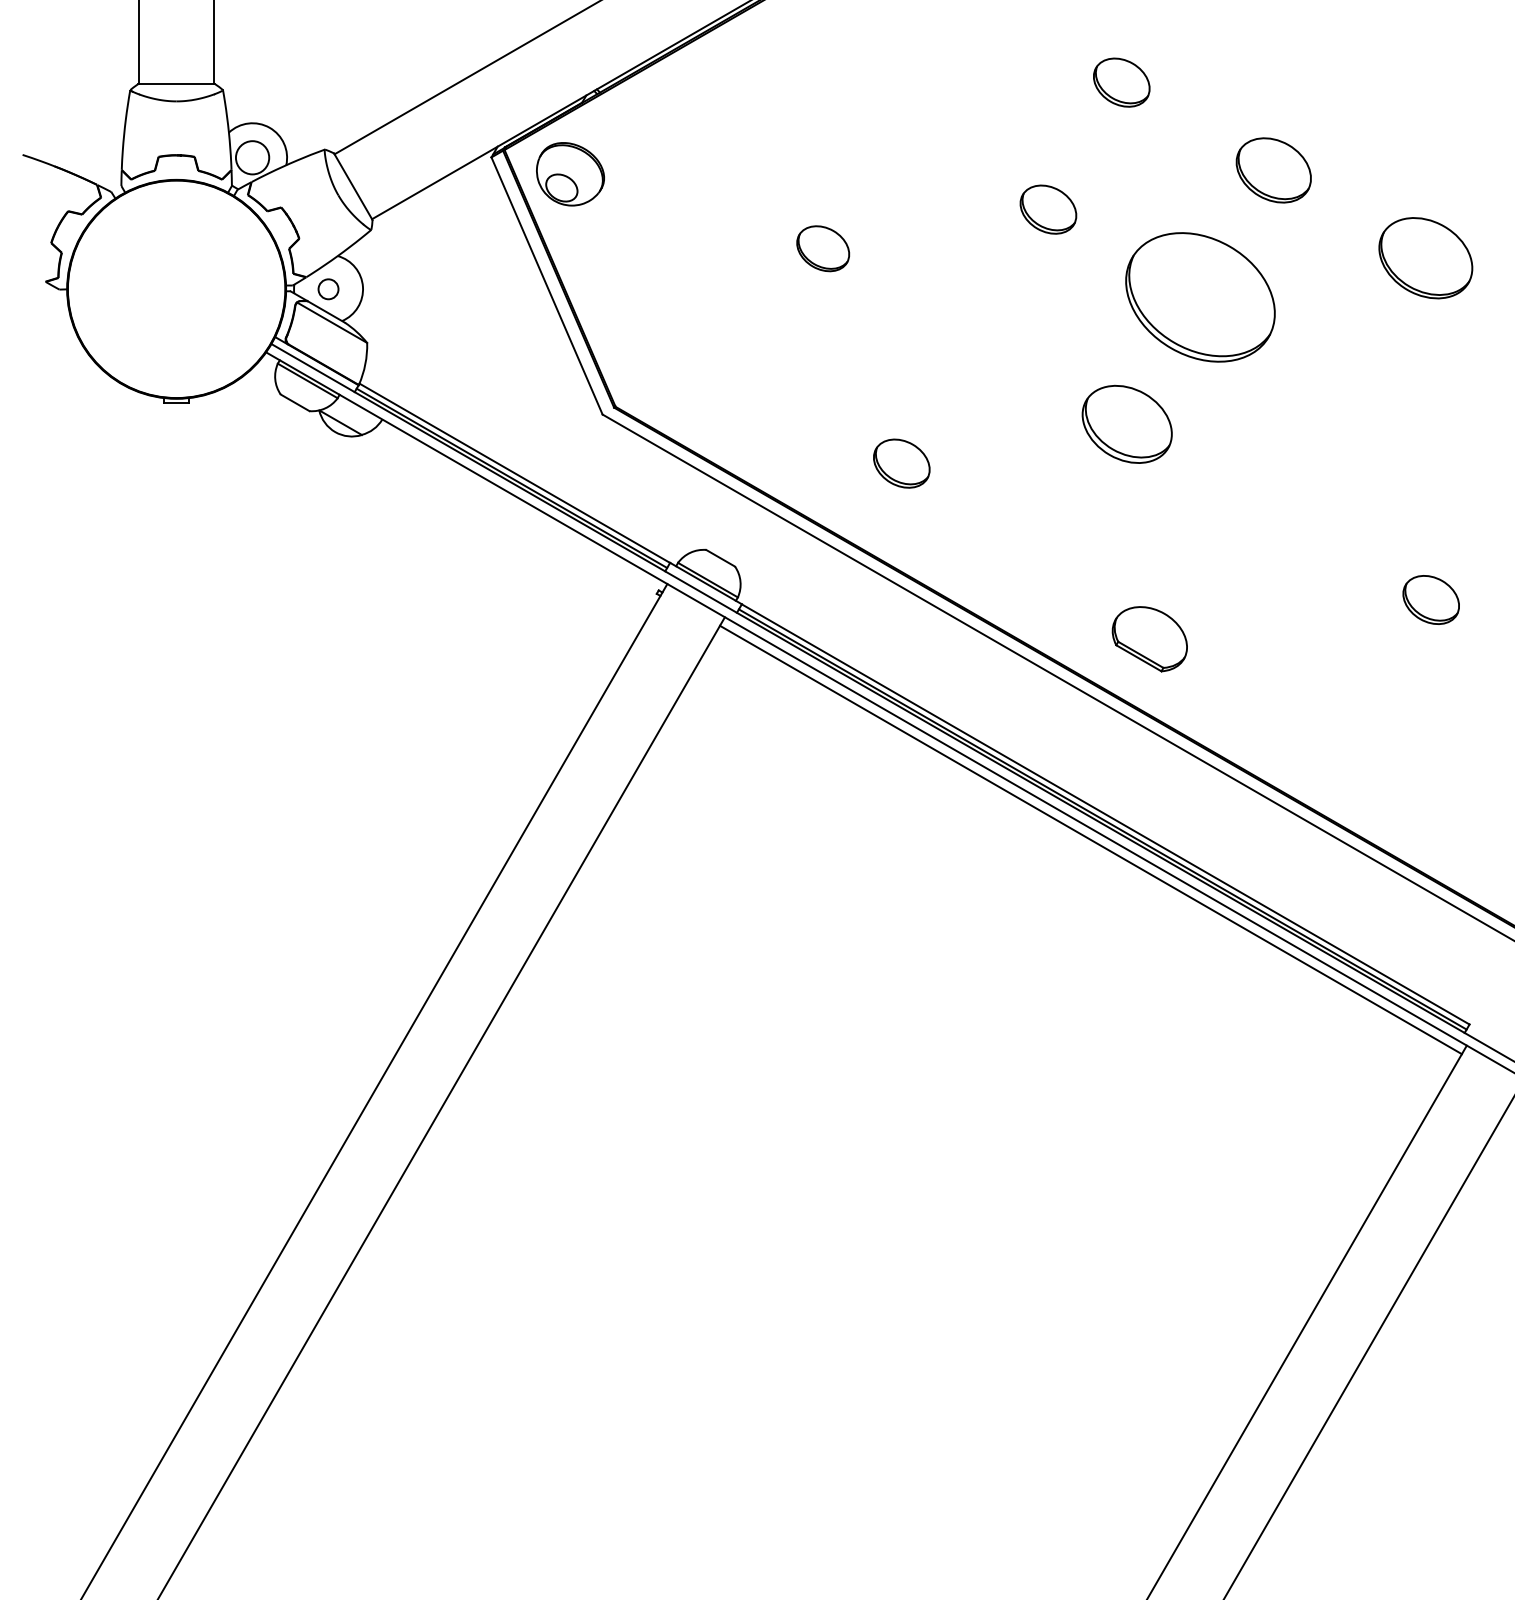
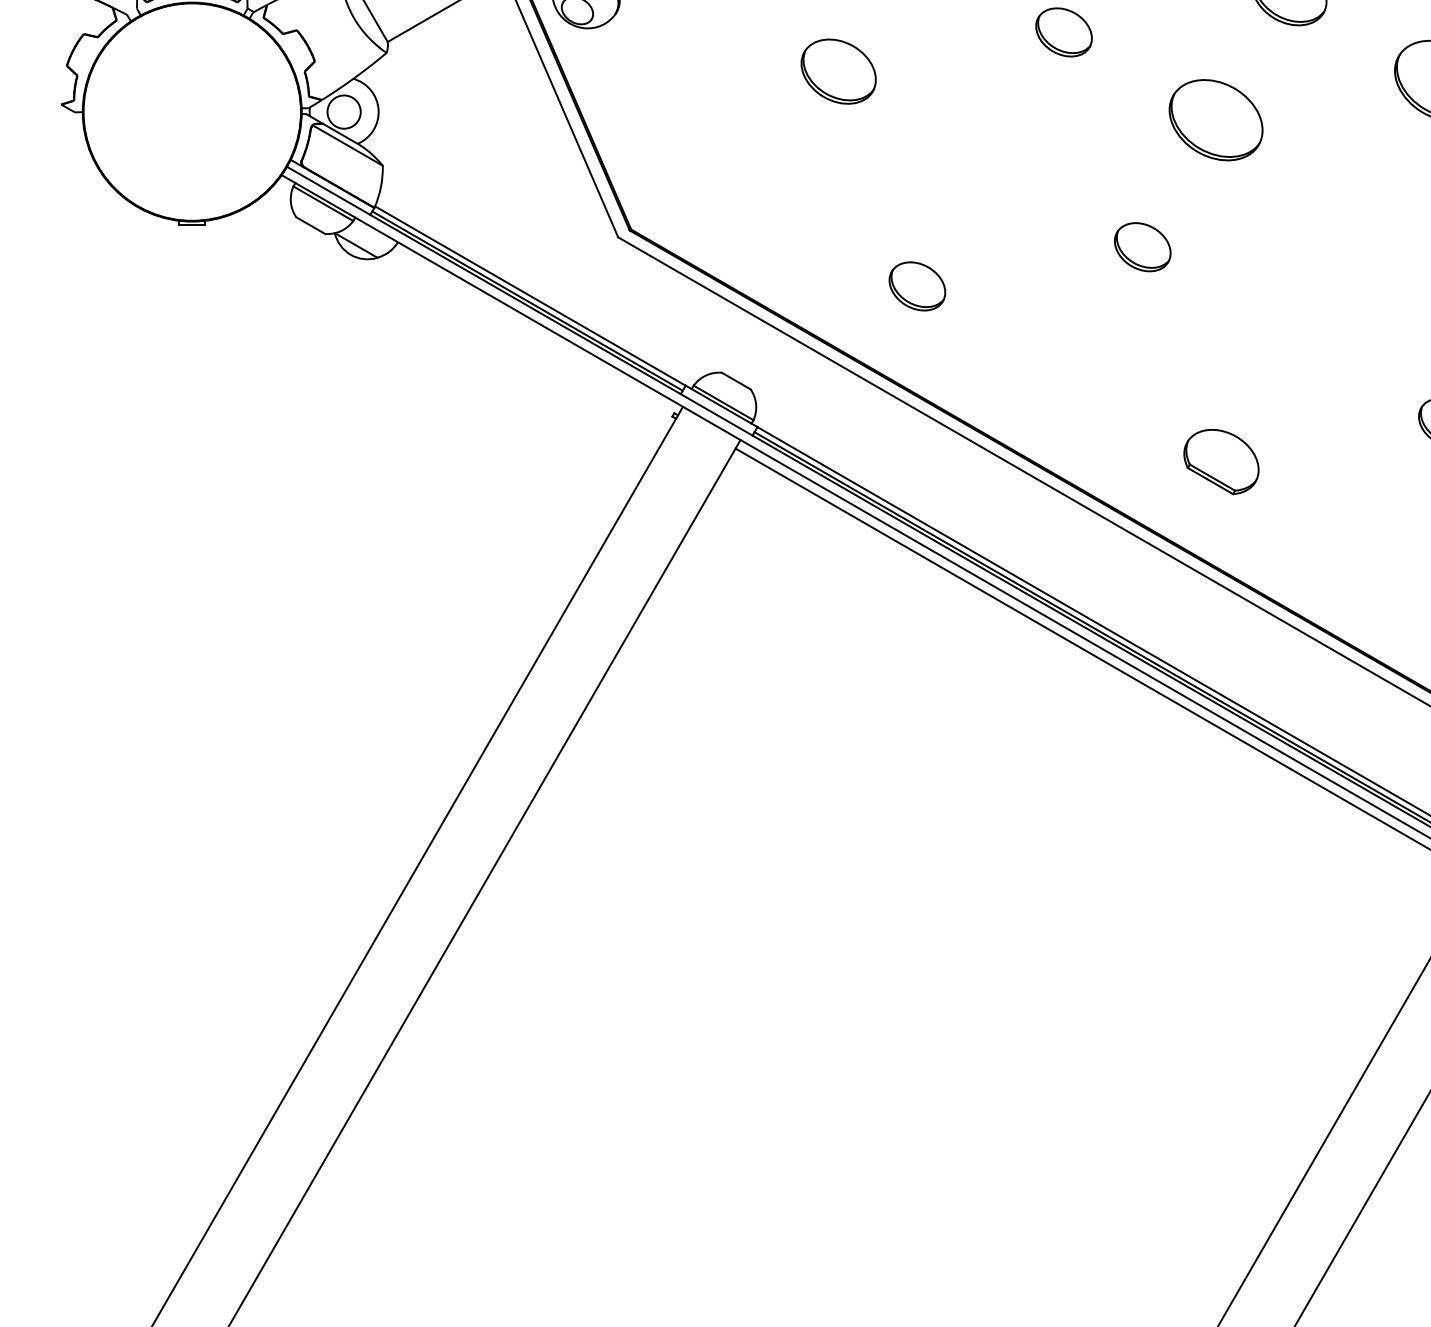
part: (823, 248) -> (839, 71), size x1.43
circle: (328, 288) -> (344, 111), size x1.67
part: (1200, 297) -> (1216, 120), size x0.62
part: (1126, 424) -> (1142, 247), size x0.62
part: (1149, 639) -> (1221, 462), moved

